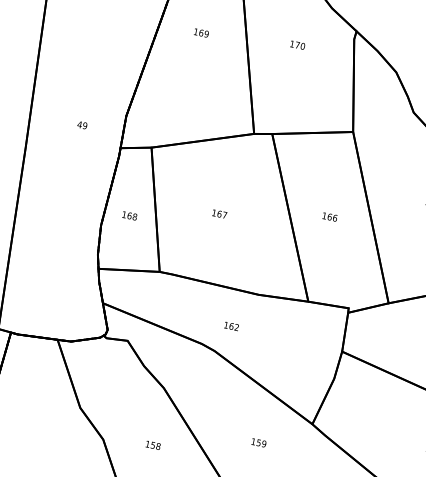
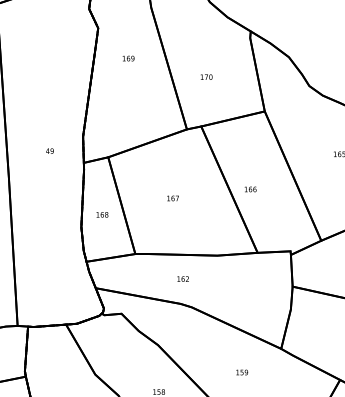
text: (297, 44) -> (206, 76), moved
text: (329, 217) -> (250, 189), moved
text: (230, 325) -> (182, 278), moved

